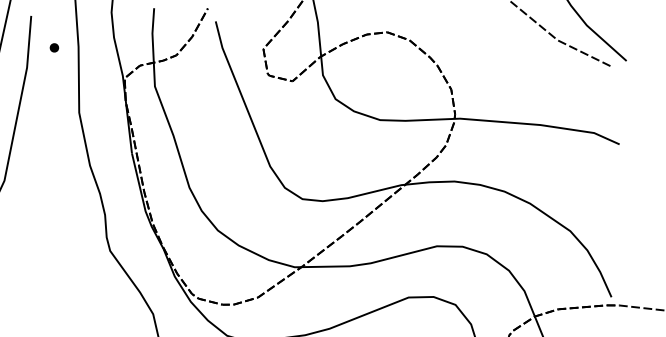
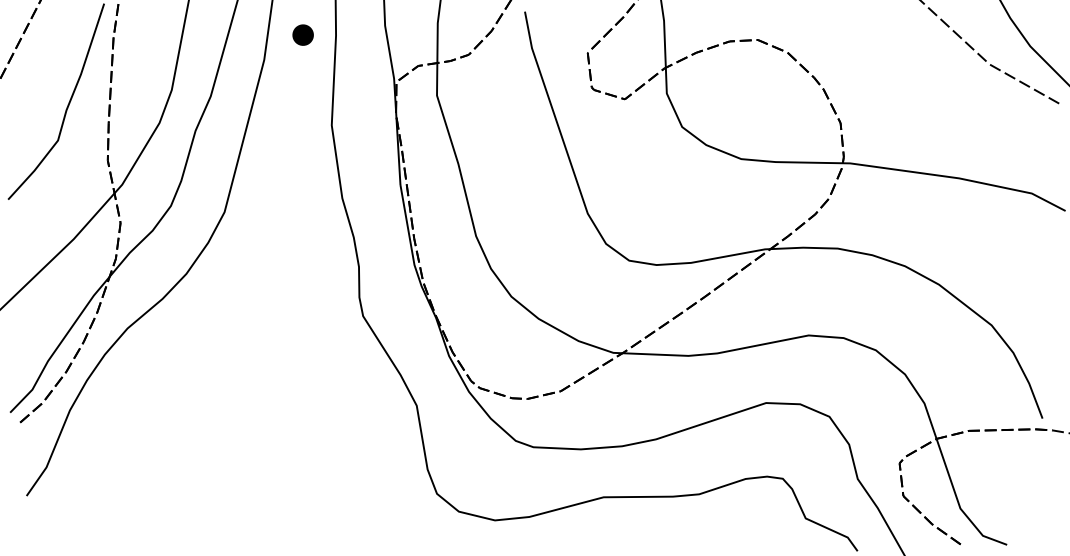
part: (53, 47) -> (302, 34), size x1.67

